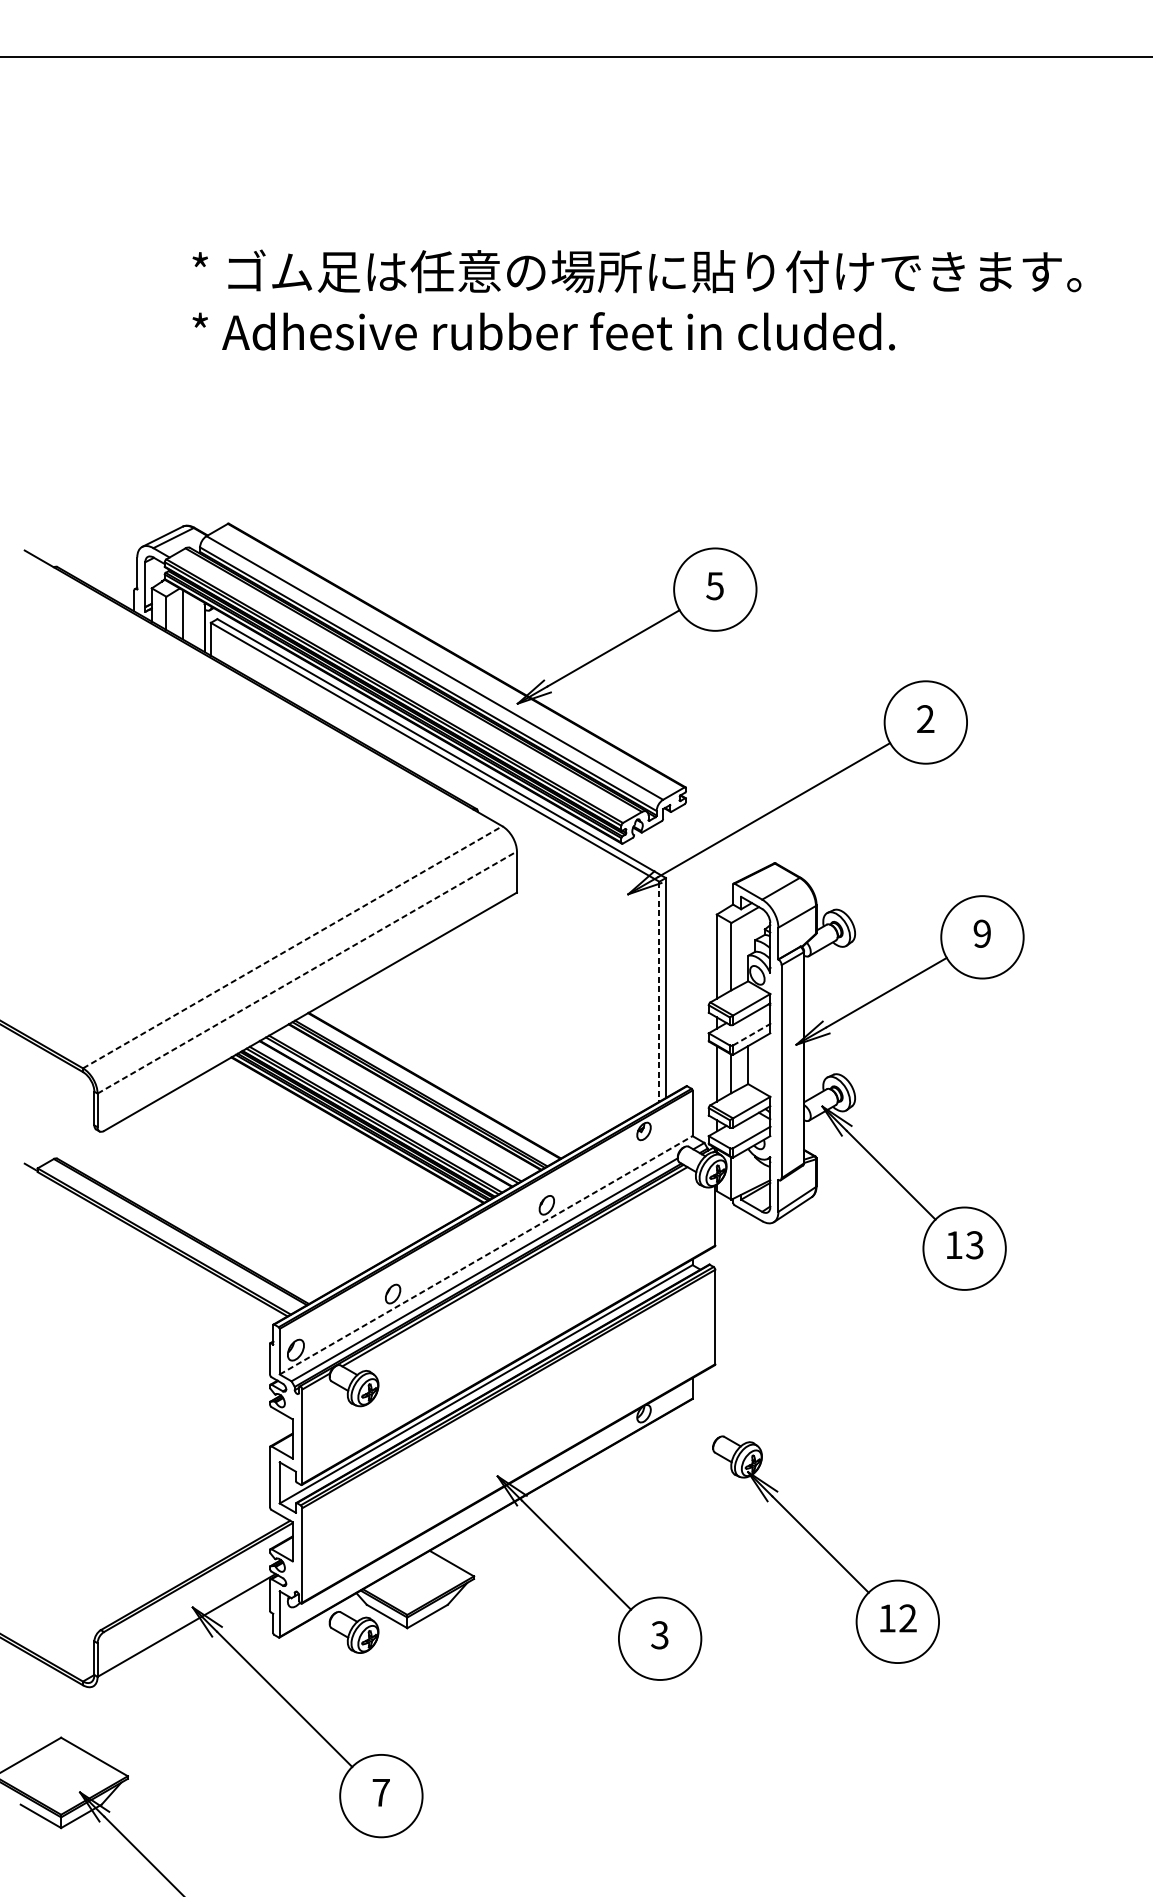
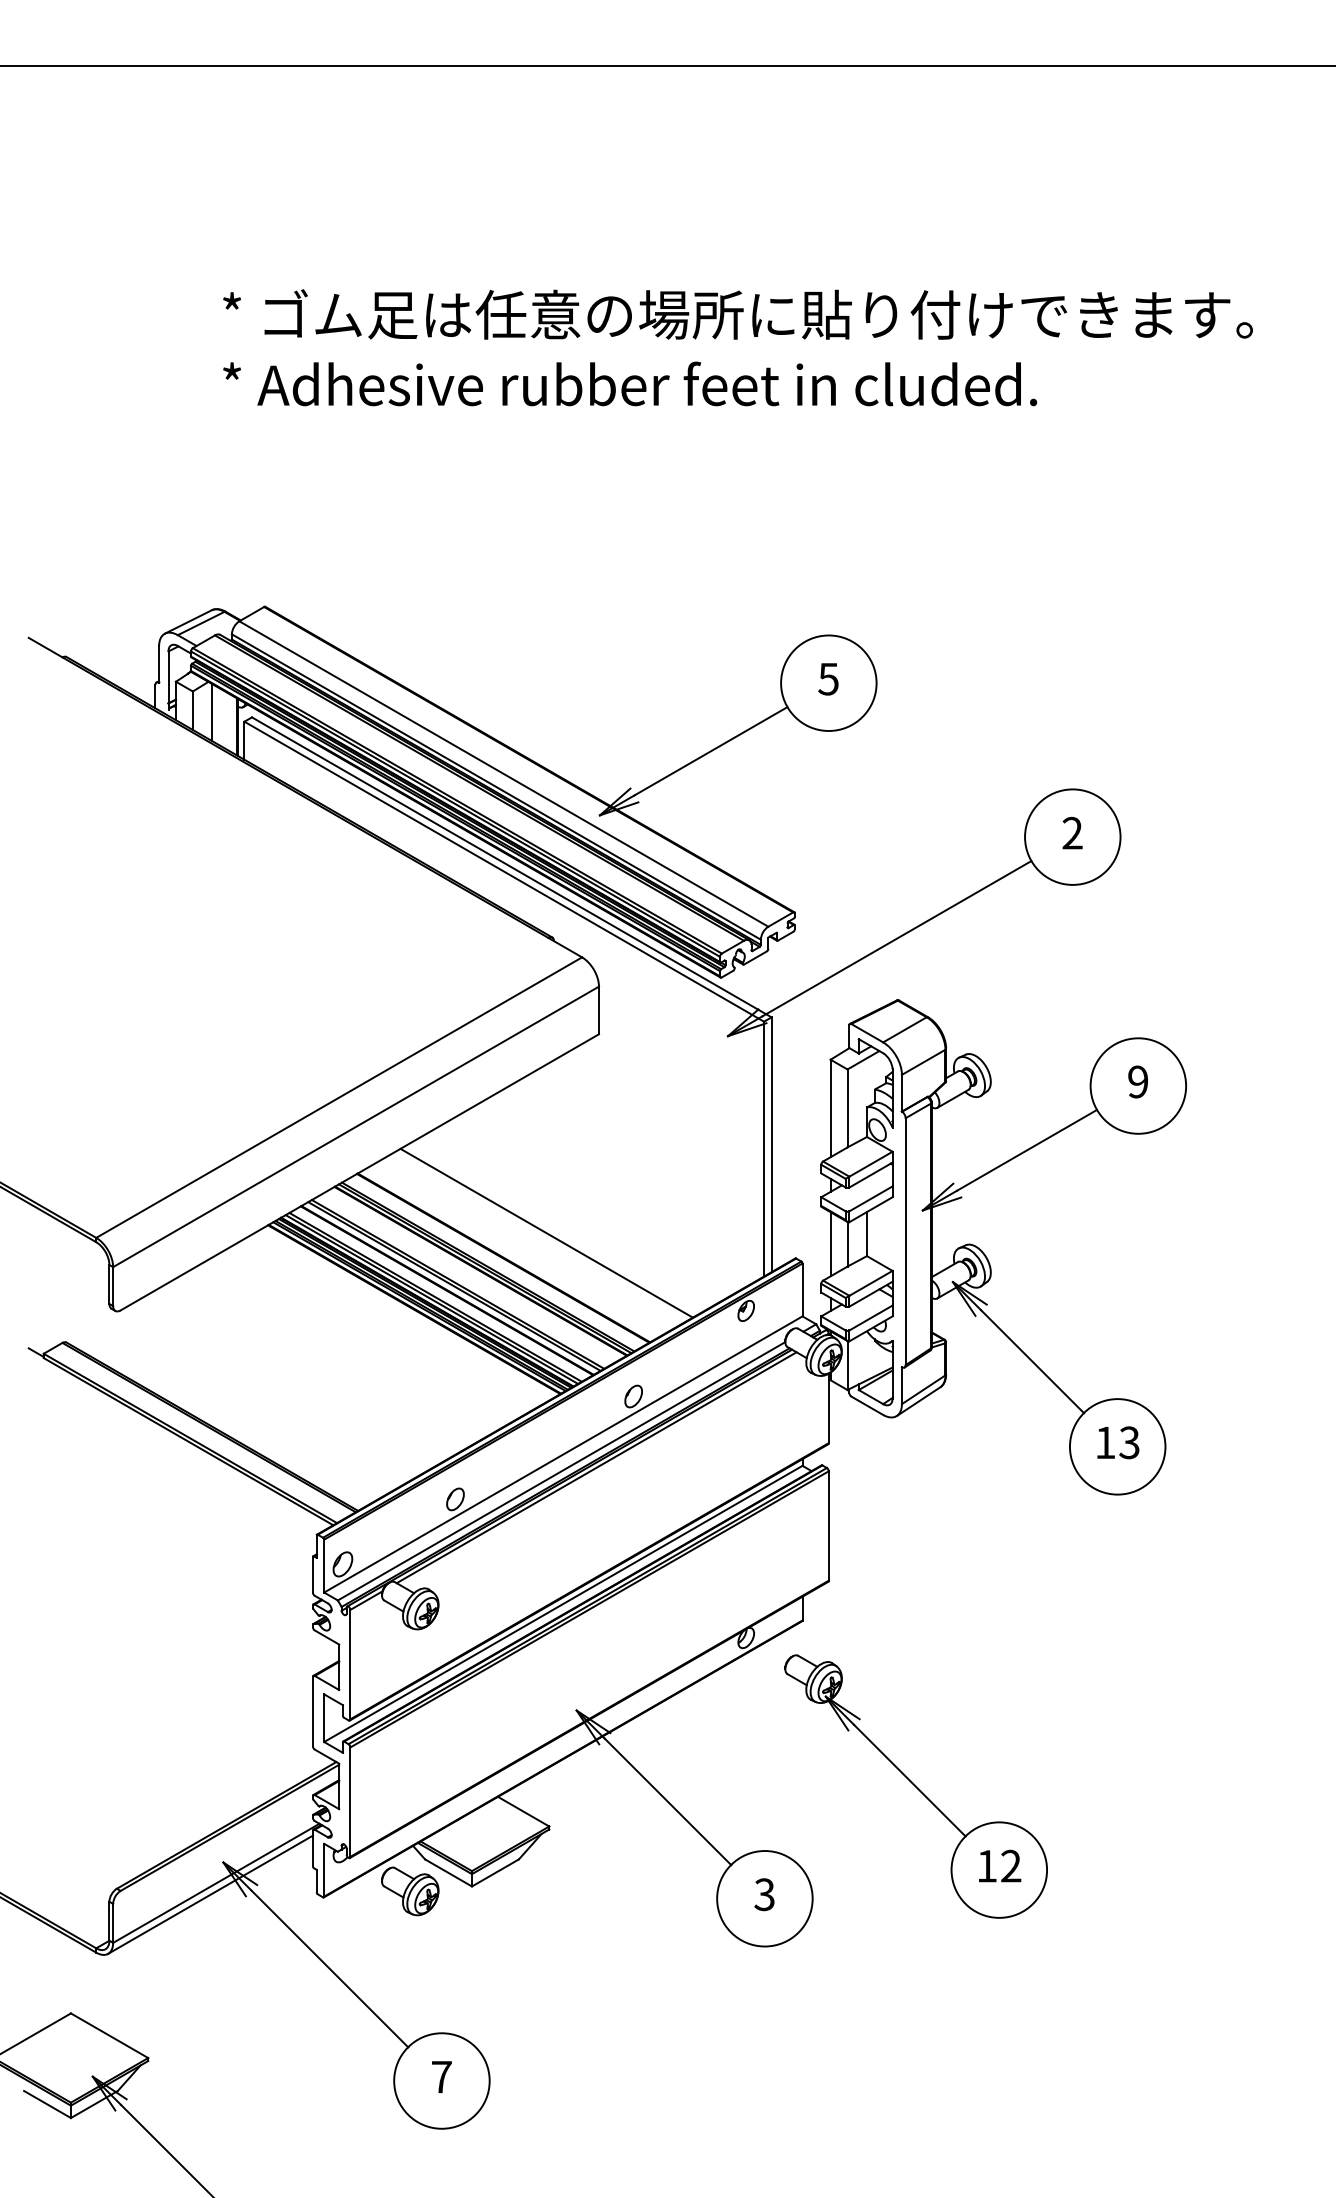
line: (292, 947) -> (339, 1097), dashed -> solid
line: (307, 972) -> (356, 1126), dashed -> solid
line: (659, 992) -> (764, 1149), dashed -> solid
line: (751, 1034) -> (870, 1198), dashed -> solid
line: (471, 1063) -> (546, 1232), added
line: (486, 1255) -> (563, 1454), dashed -> solid
part: (825, 1549) -> (915, 1786), moved
line: (181, 1635) -> (210, 1894), added

